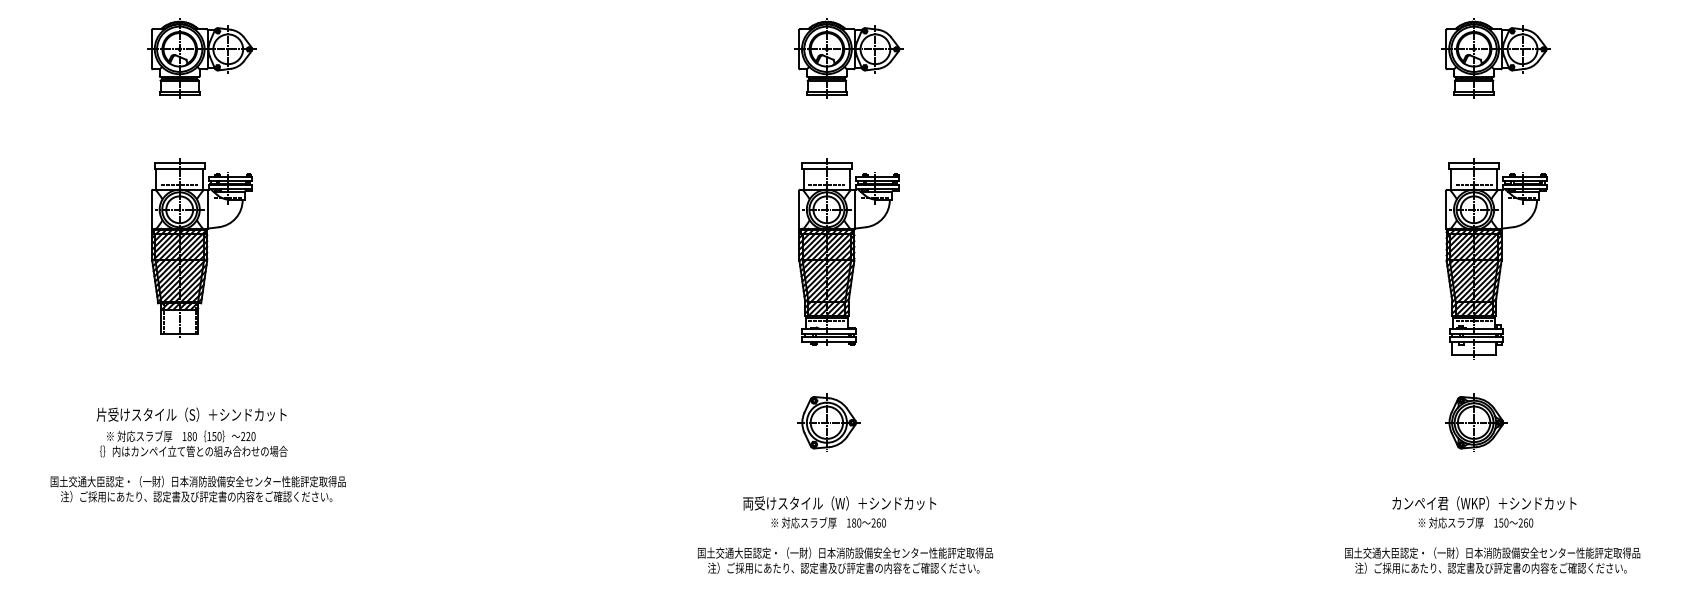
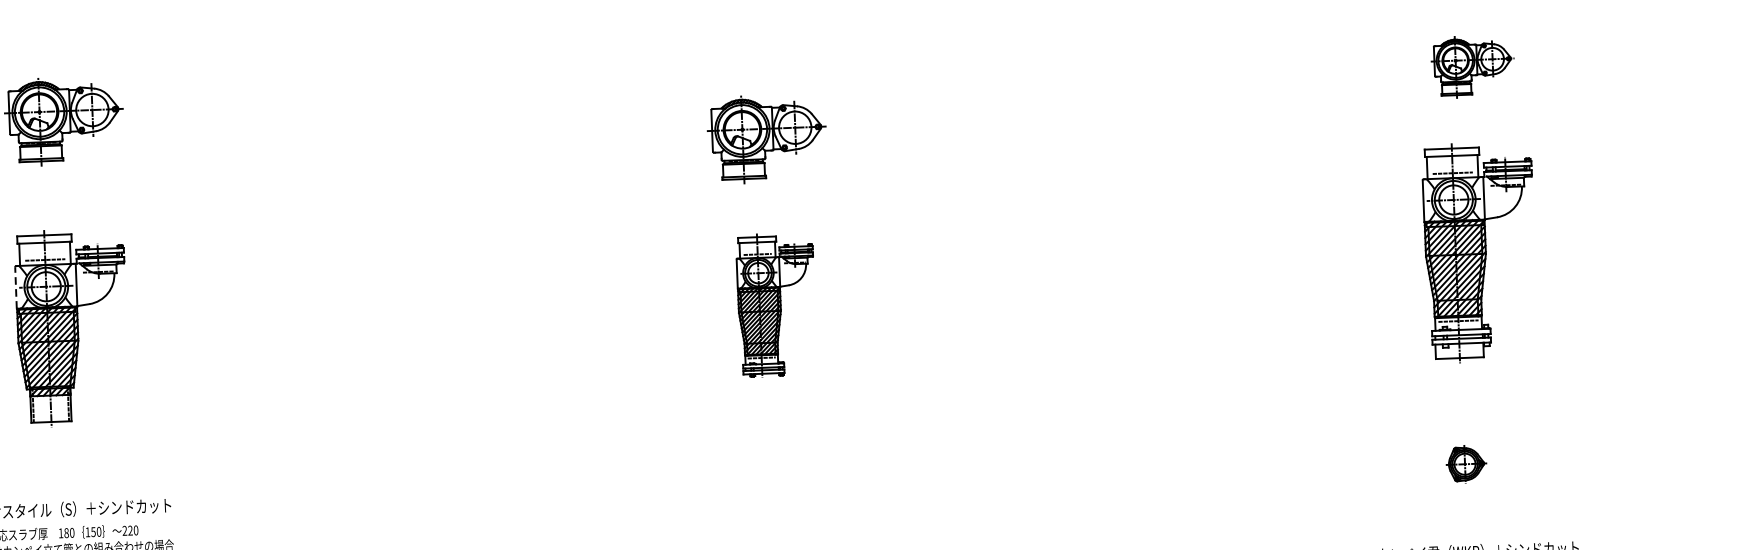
part: (848, 58) -> (766, 138), moved
part: (1495, 58) -> (1472, 67), size x0.7
line: (151, 209) -> (15, 287), solid -> dashed
part: (848, 251) -> (775, 304), size x0.7
part: (1496, 258) -> (1480, 252), moved
part: (828, 422) -> (761, 491), removed
part: (1476, 422) -> (1466, 464), size x0.6

